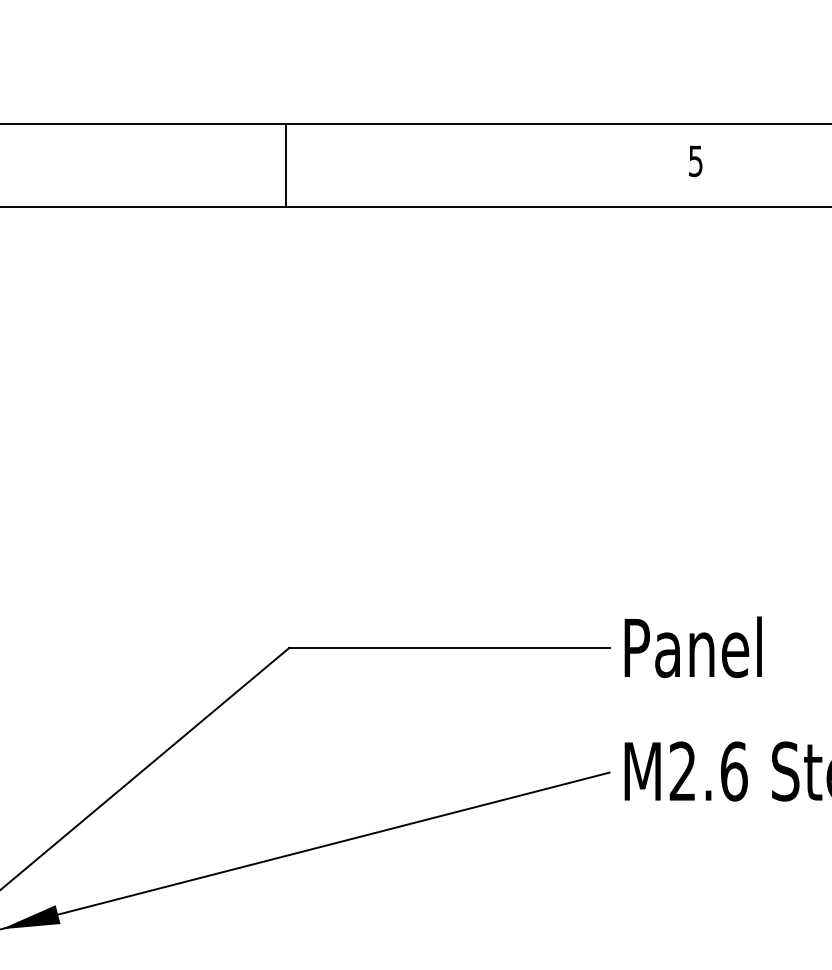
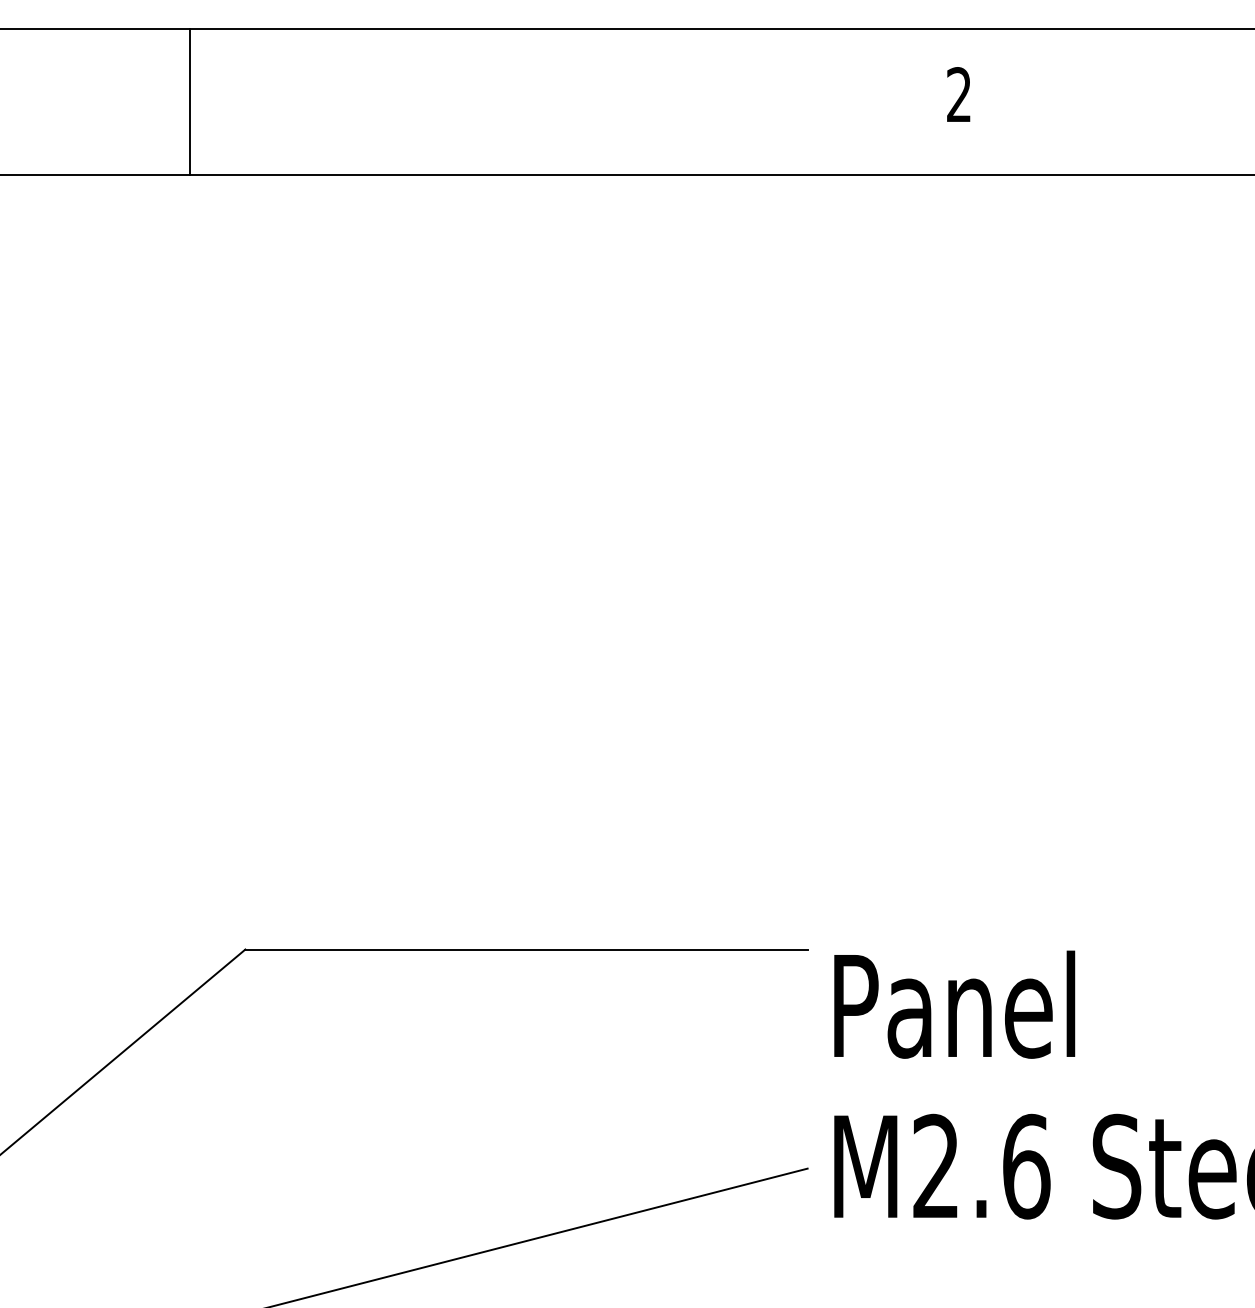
text: (695, 161) -> (958, 95), 5 -> 2
line: (285, 164) -> (189, 100), moved
text: (692, 647) -> (953, 1005), moved

